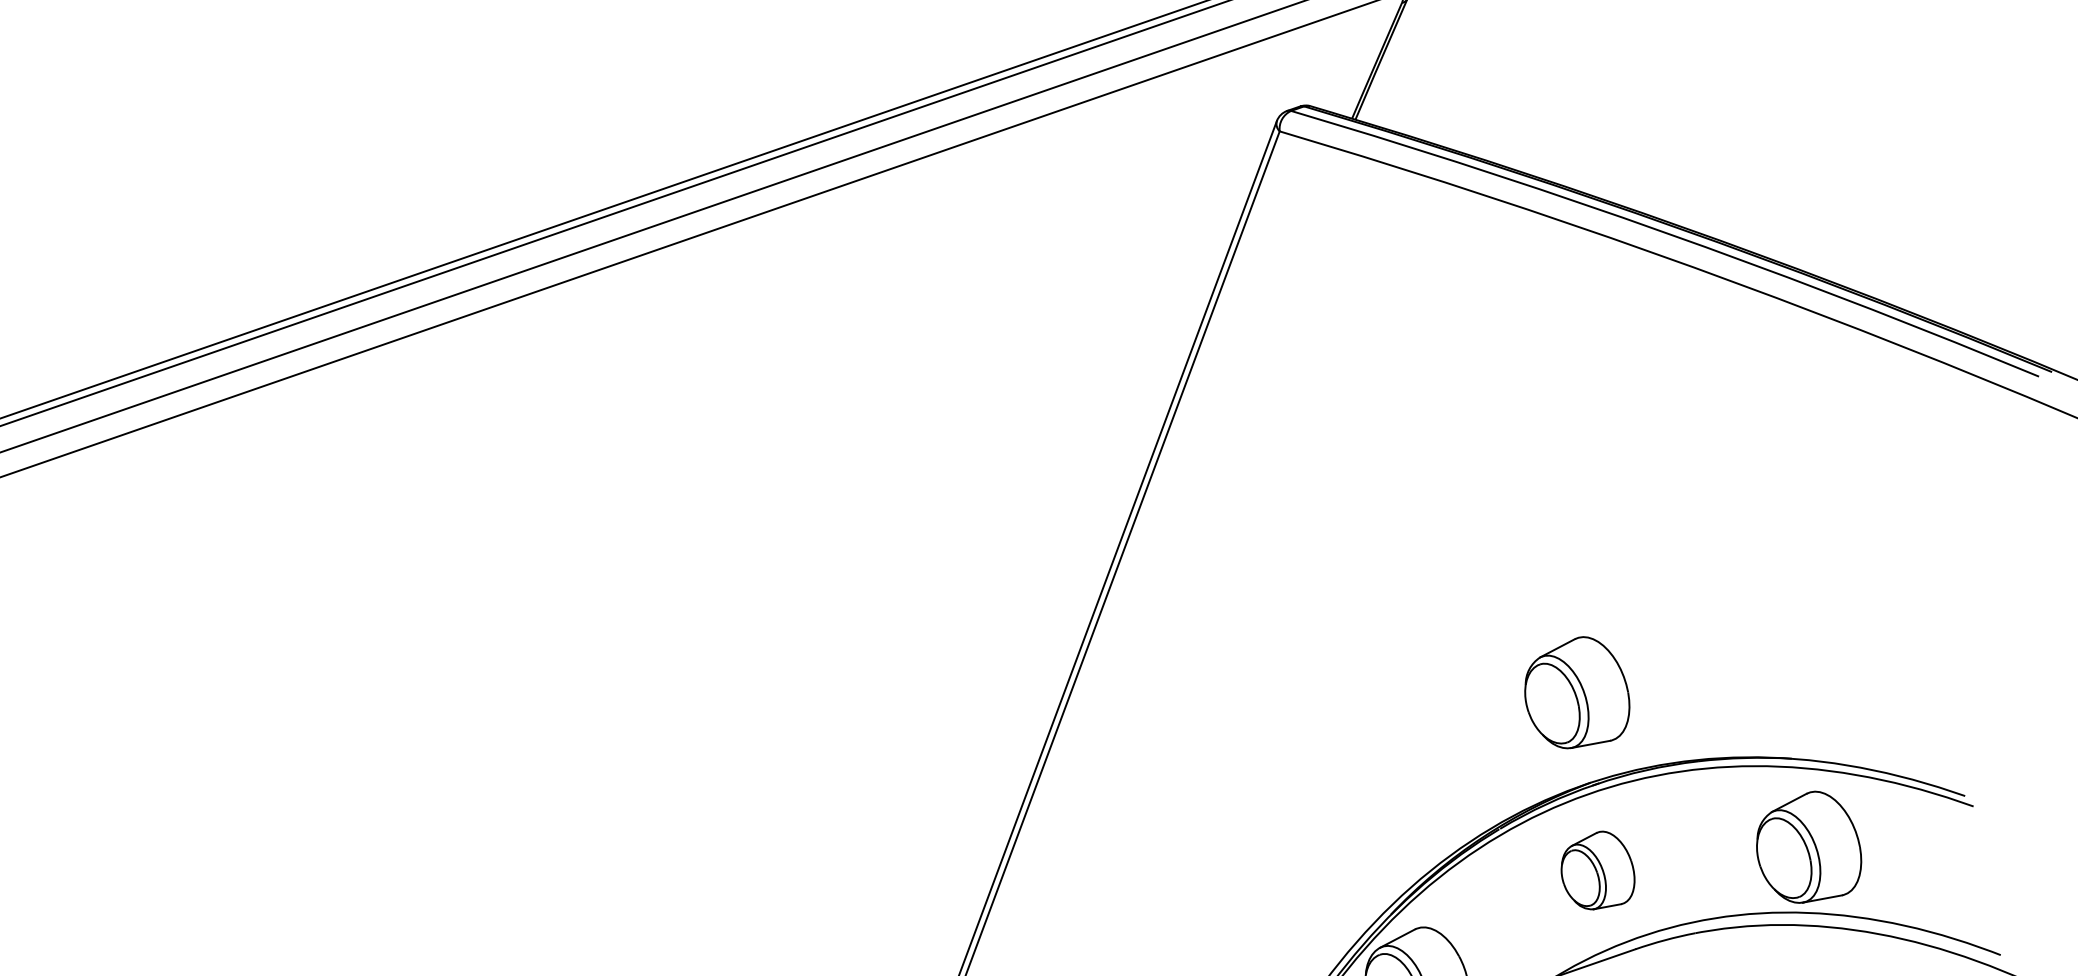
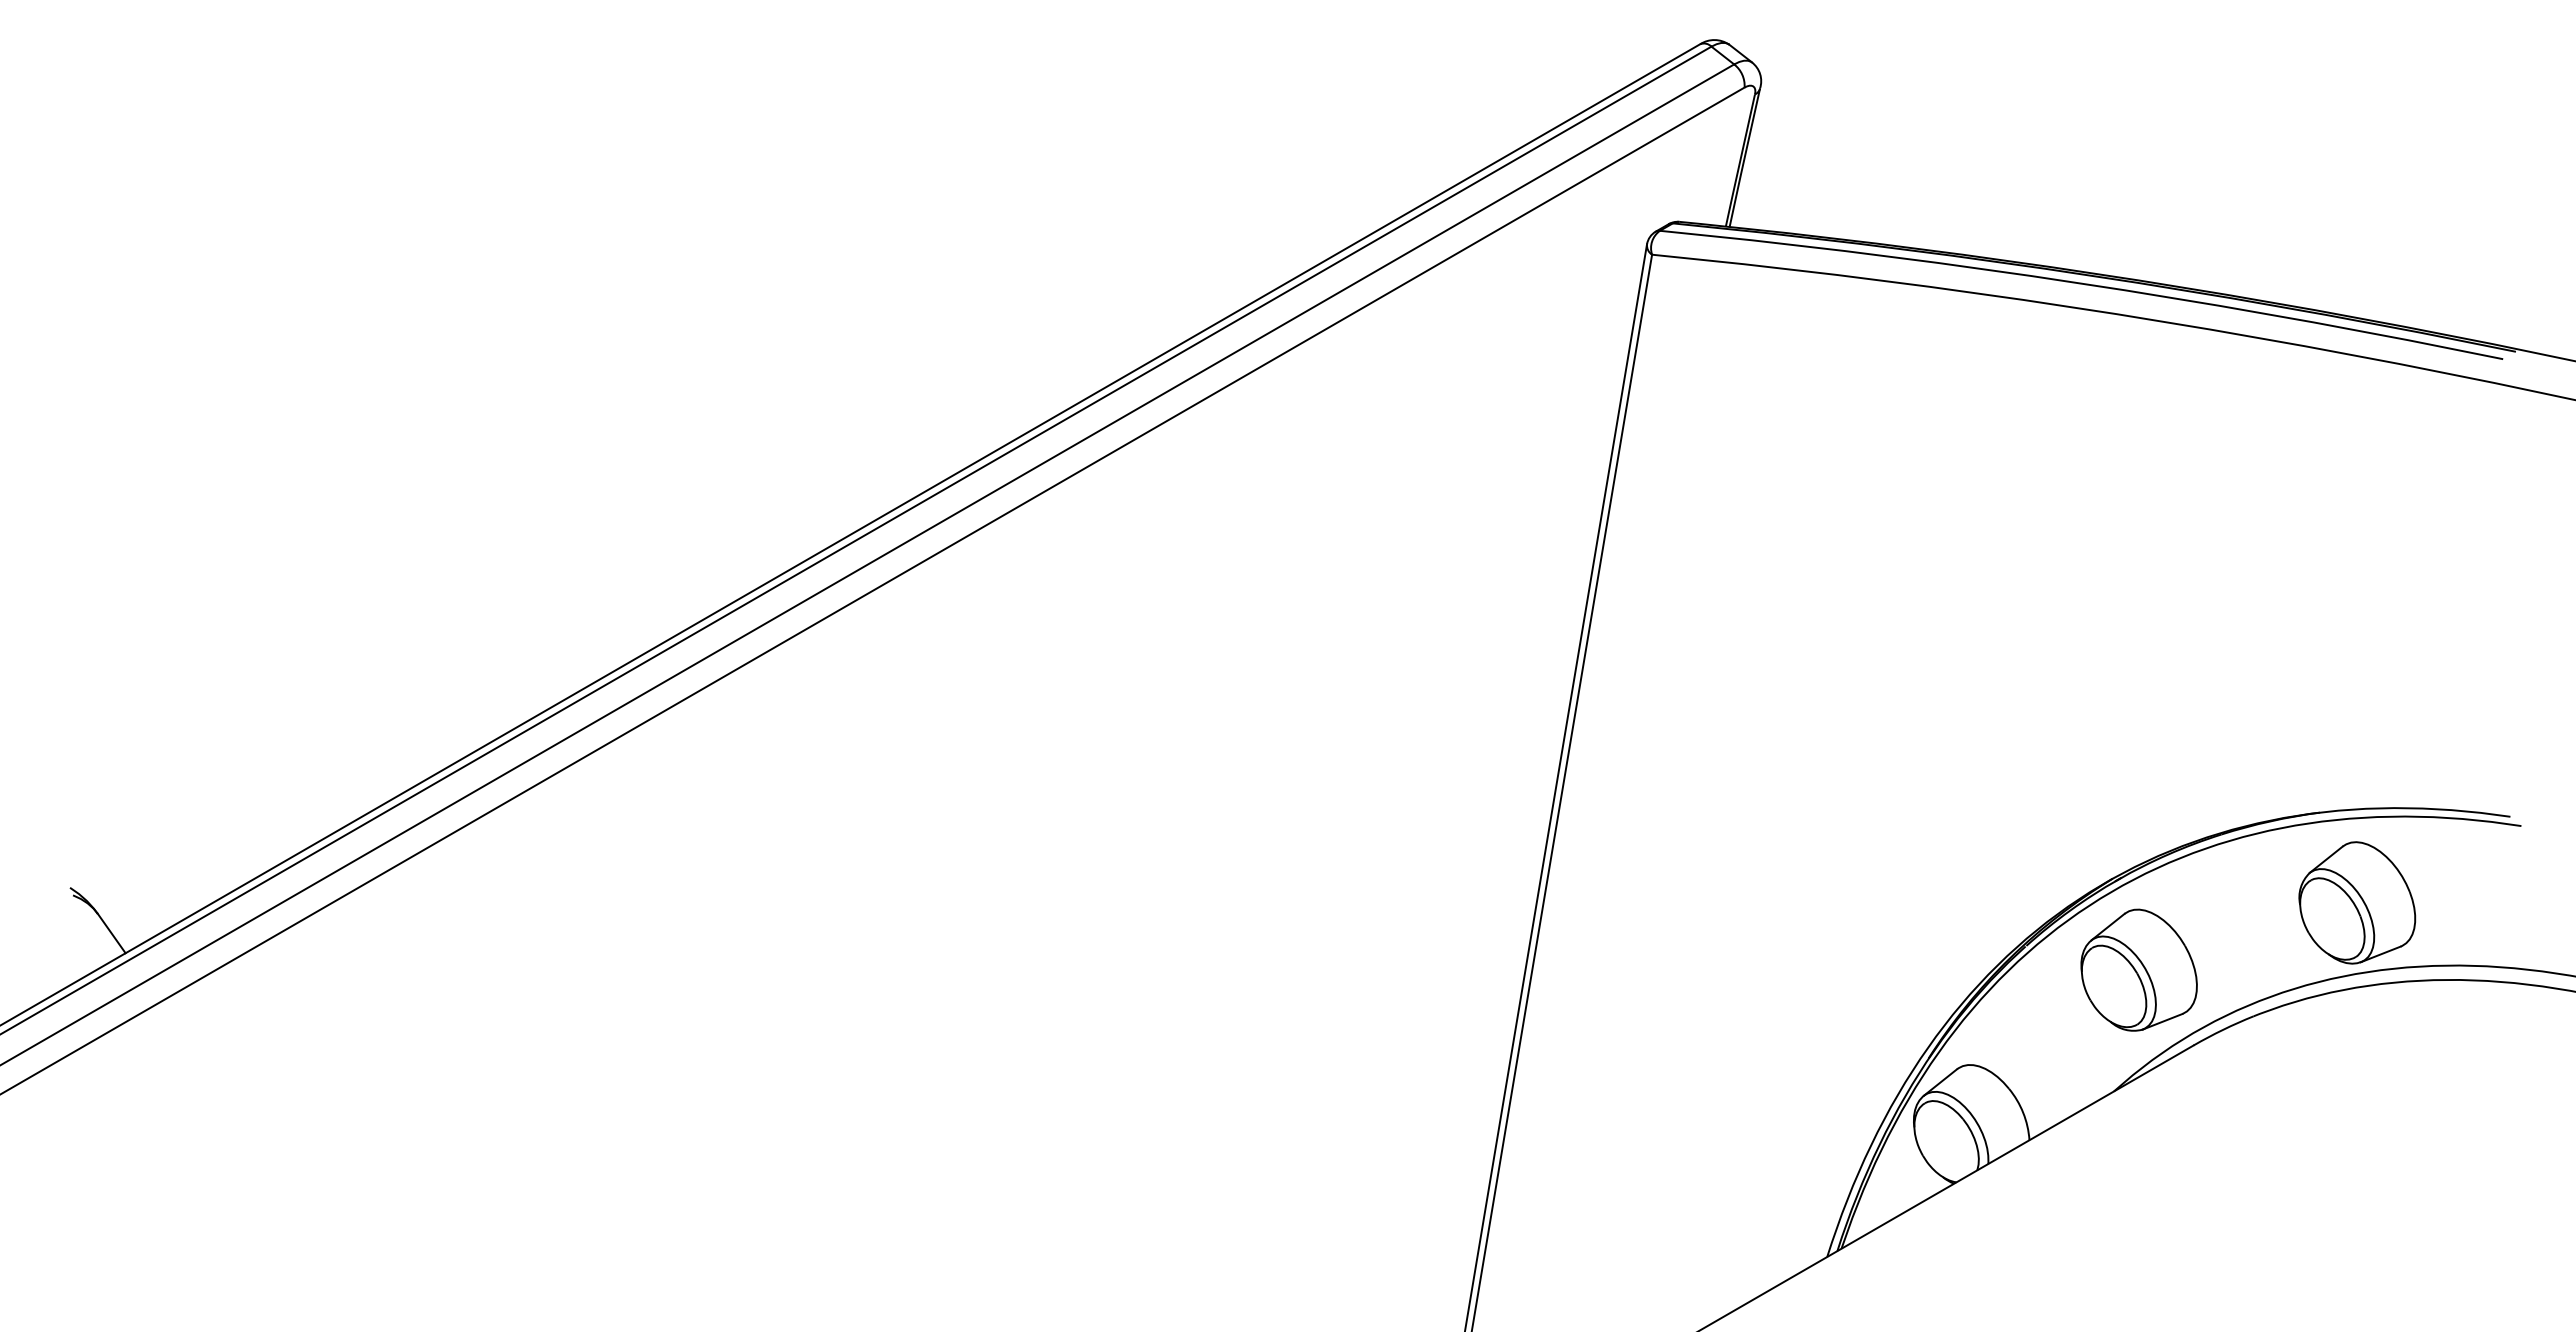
part: (1578, 692) -> (2081, 786), removed
part: (1598, 870) -> (2138, 969), size x1.43

